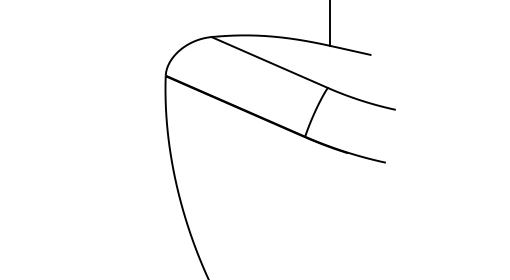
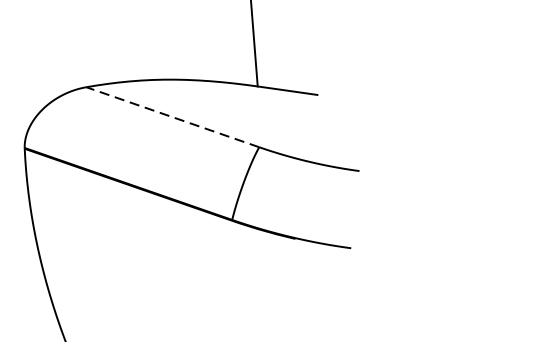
line: (269, 62) -> (172, 117), solid -> dashed

